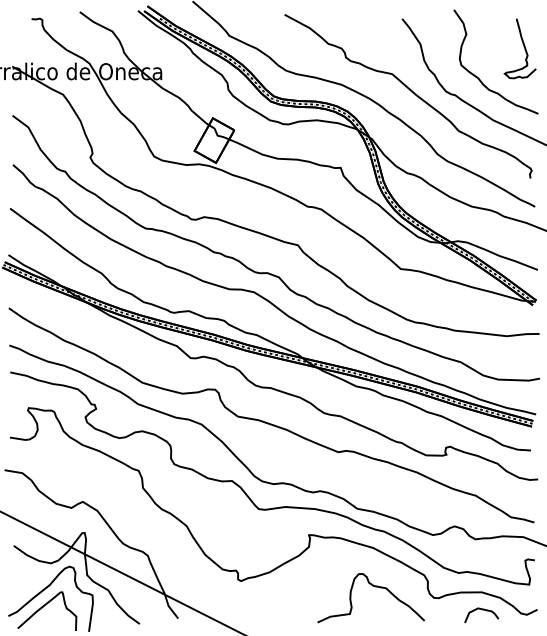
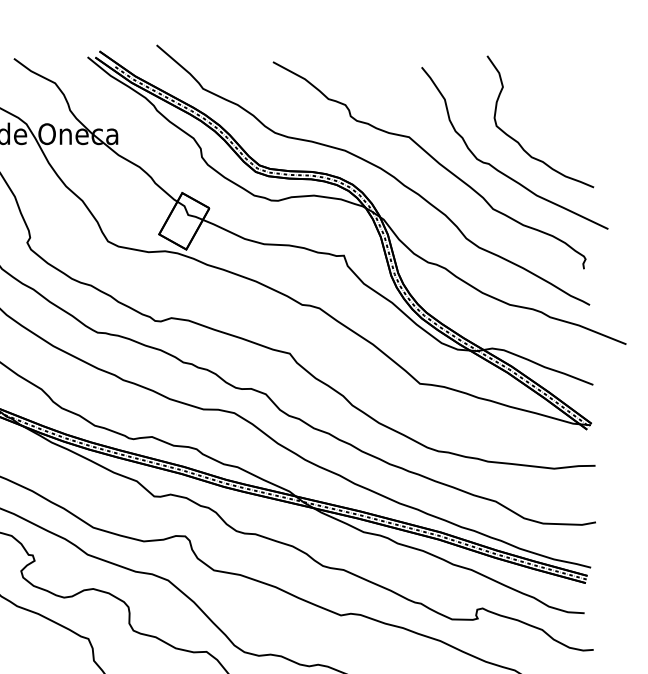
curve: (523, 46) -> (575, 102), removed

